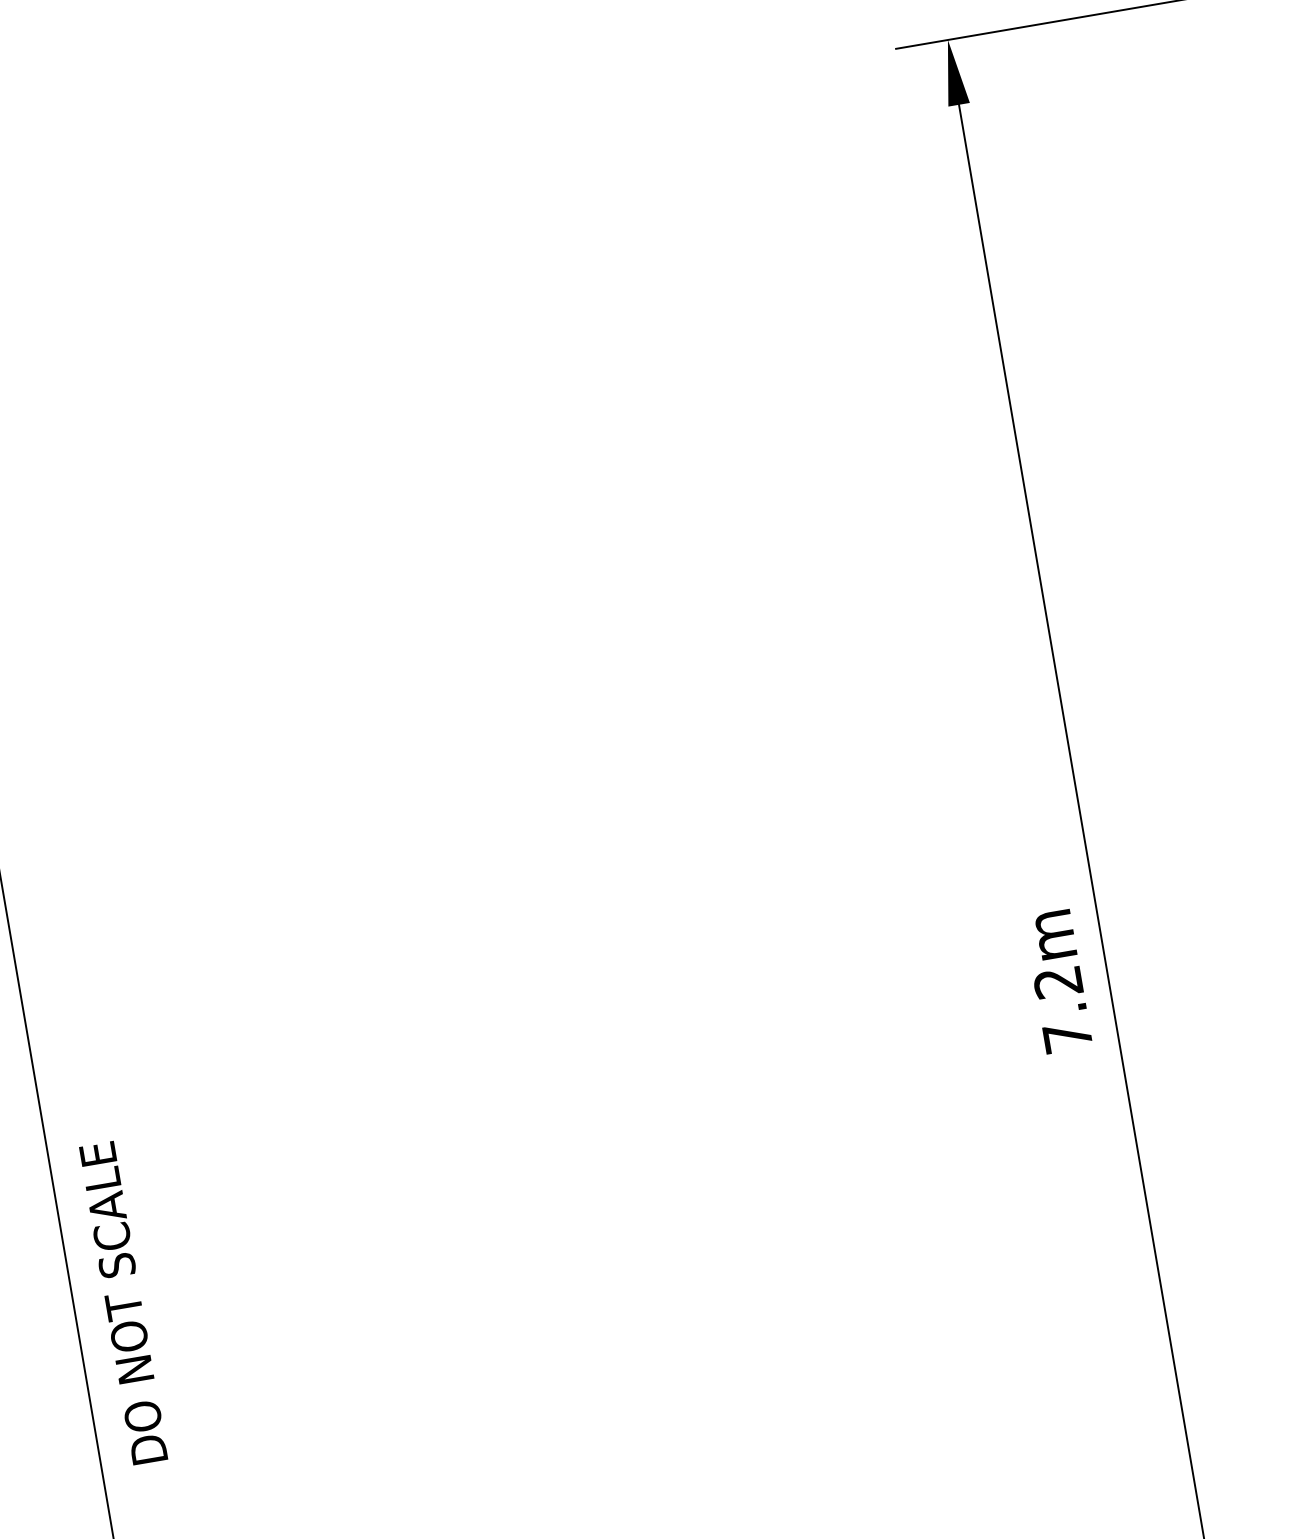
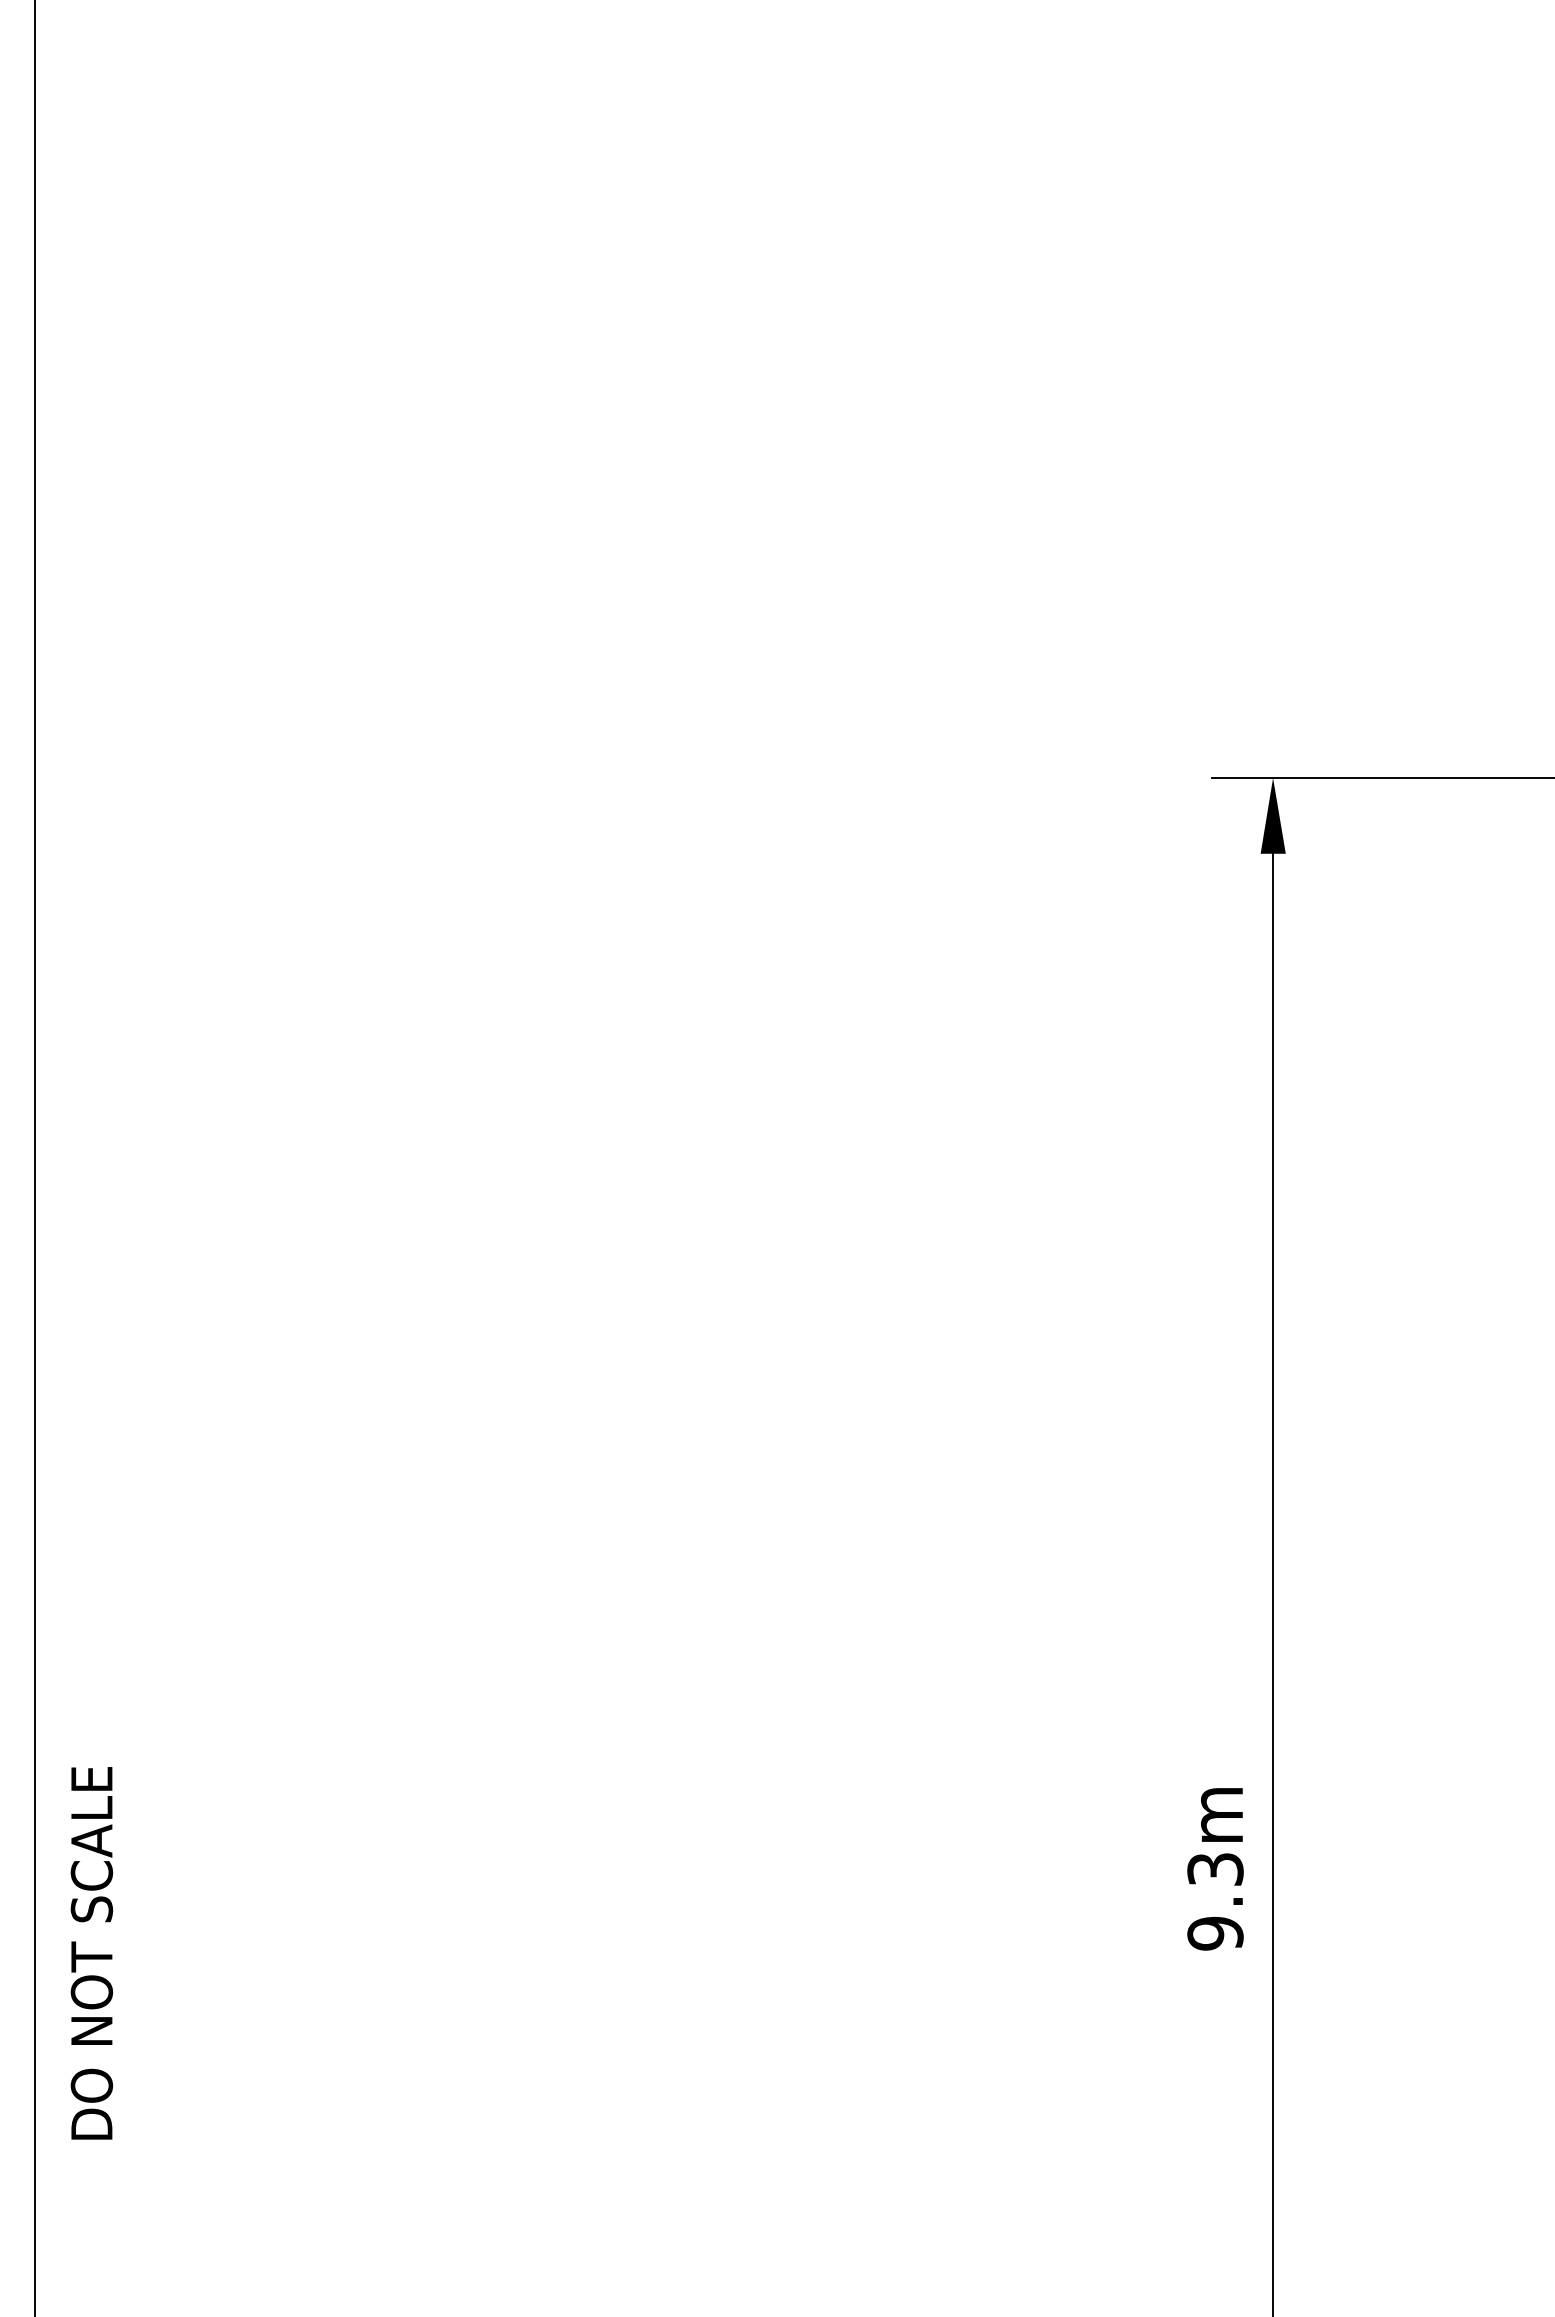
text: (1062, 1009) -> (1215, 1901), 7.2m -> 9.3m
text: (123, 1303) -> (91, 1953), moved

